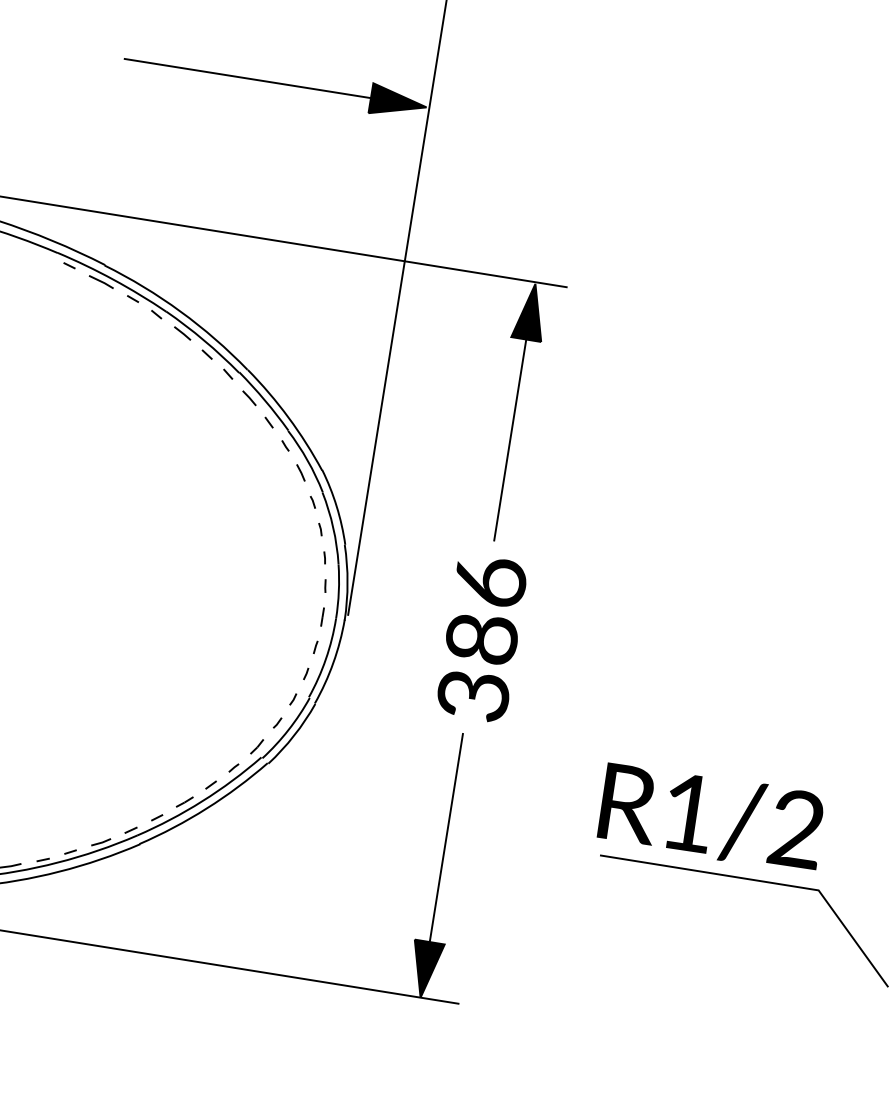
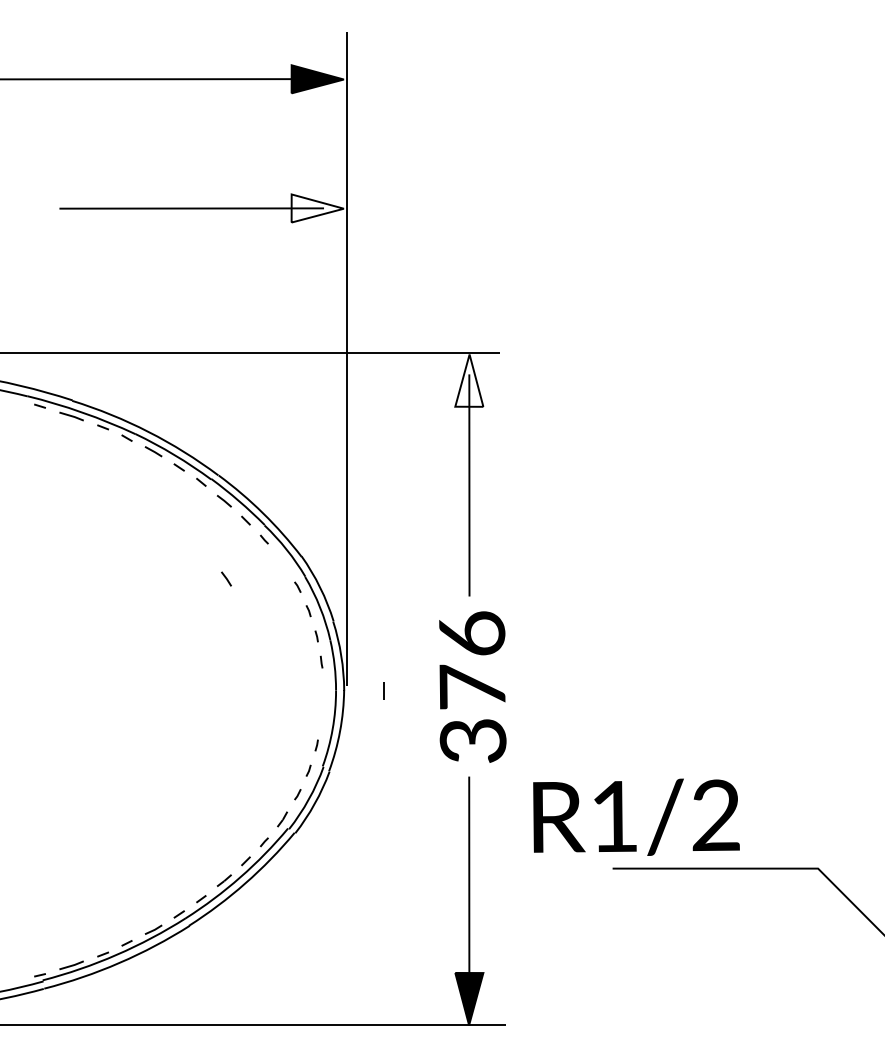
fill: (398, 102) -> (317, 208), removed
fill: (530, 311) -> (469, 380), removed
line: (301, 472) -> (226, 578), moved
line: (321, 616) -> (383, 690), moved
text: (481, 637) -> (472, 686), 8 -> 7
line: (315, 647) -> (321, 719), removed
text: (711, 816) -> (636, 816), moved

